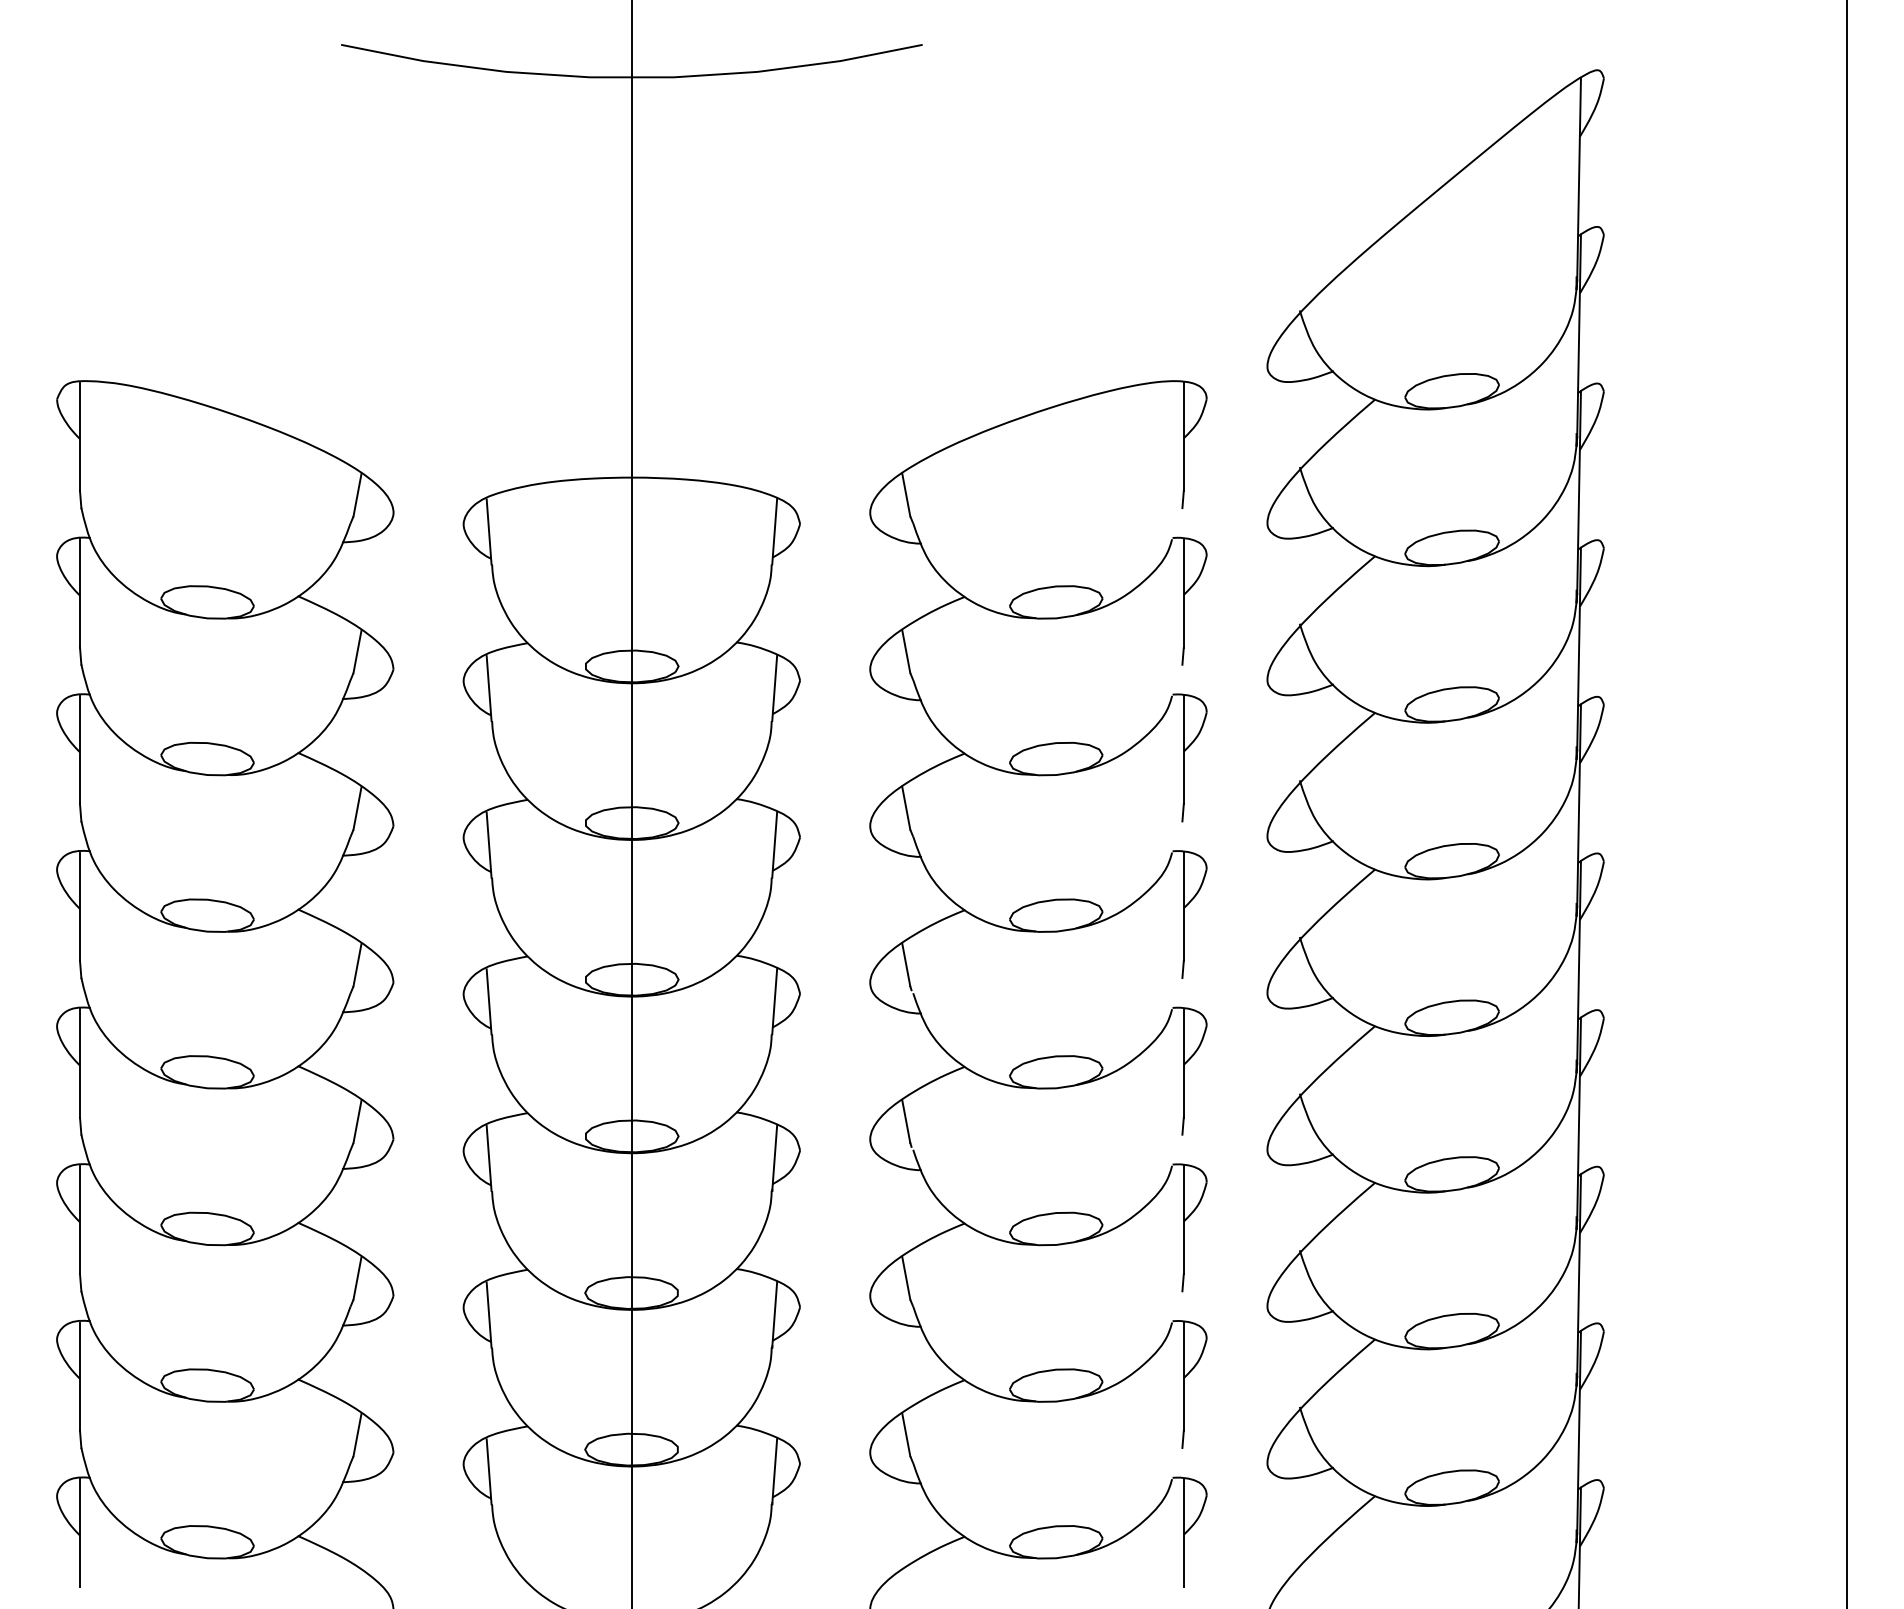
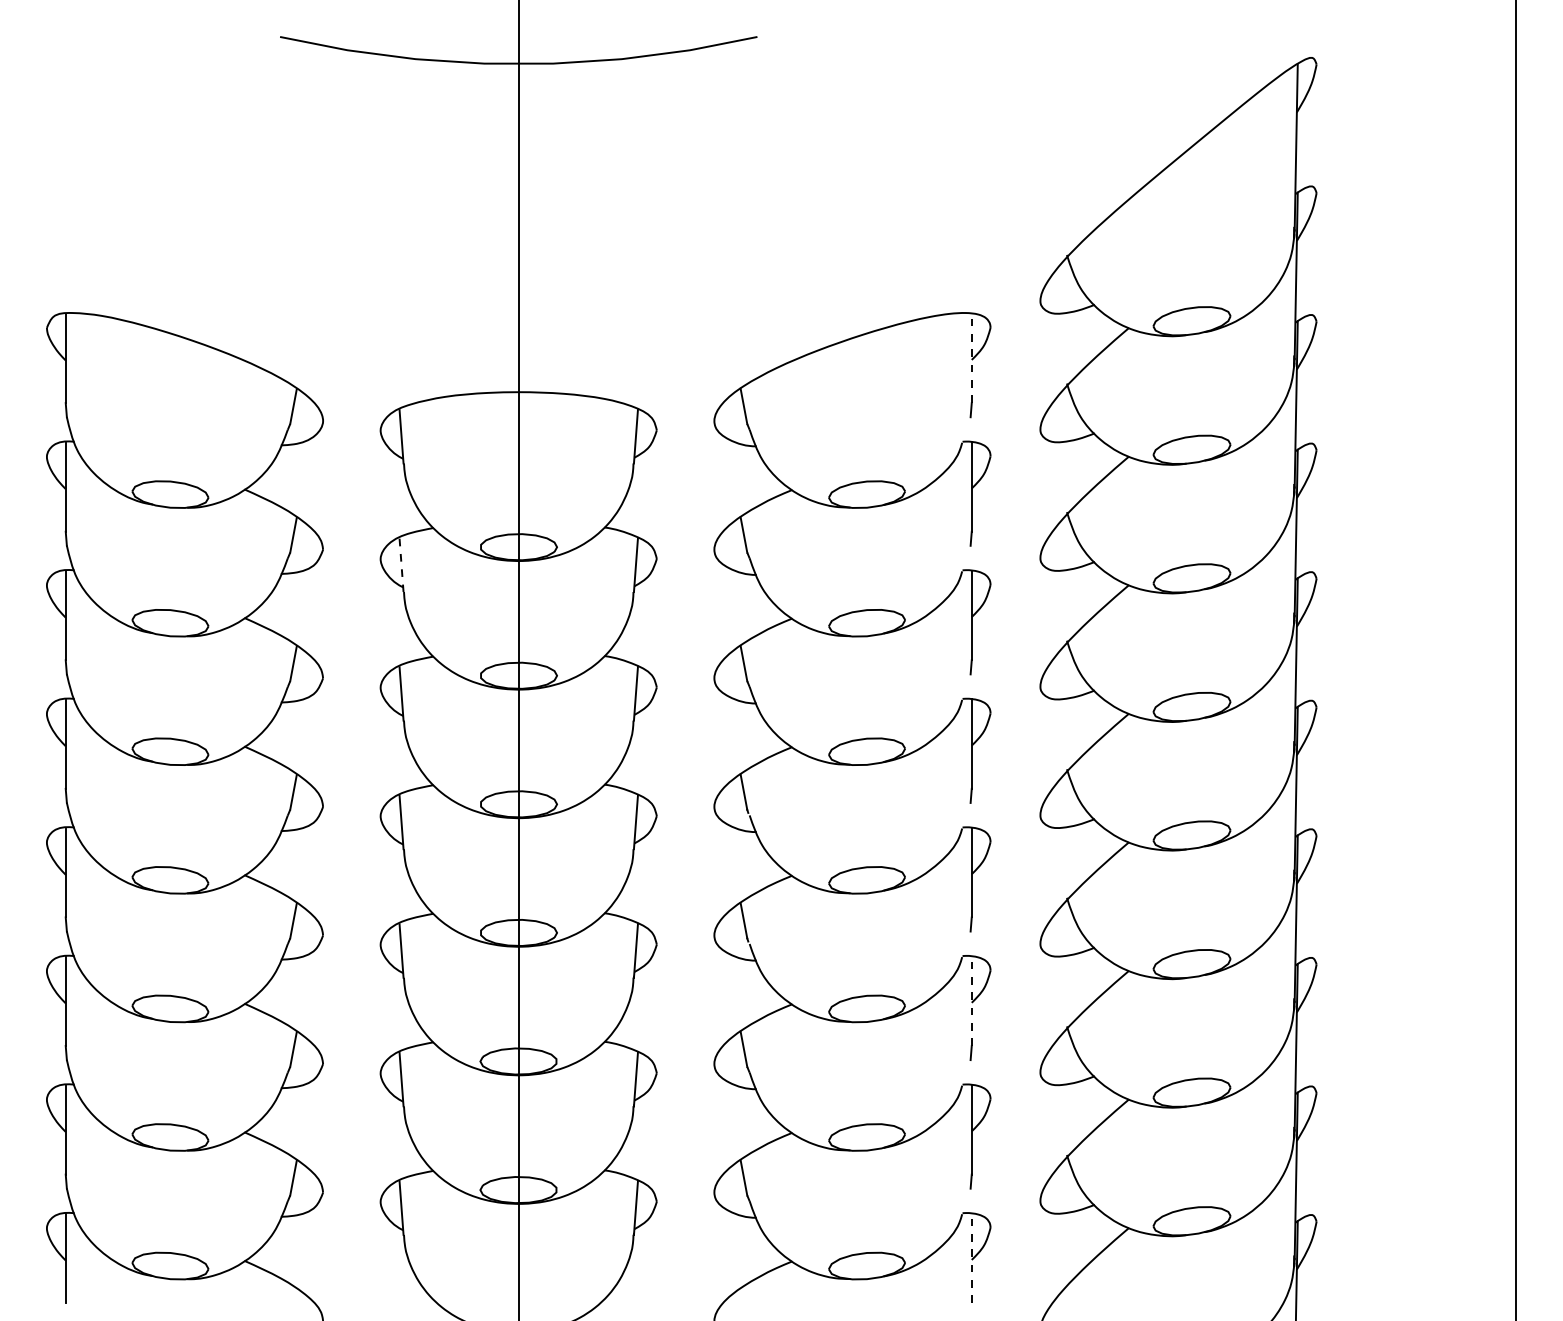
line: (1183, 436) -> (971, 358), solid -> dashed
line: (489, 688) -> (401, 565), solid -> dashed
line: (1183, 1219) -> (971, 1001), solid -> dashed
line: (1183, 1533) -> (971, 1258), solid -> dashed

